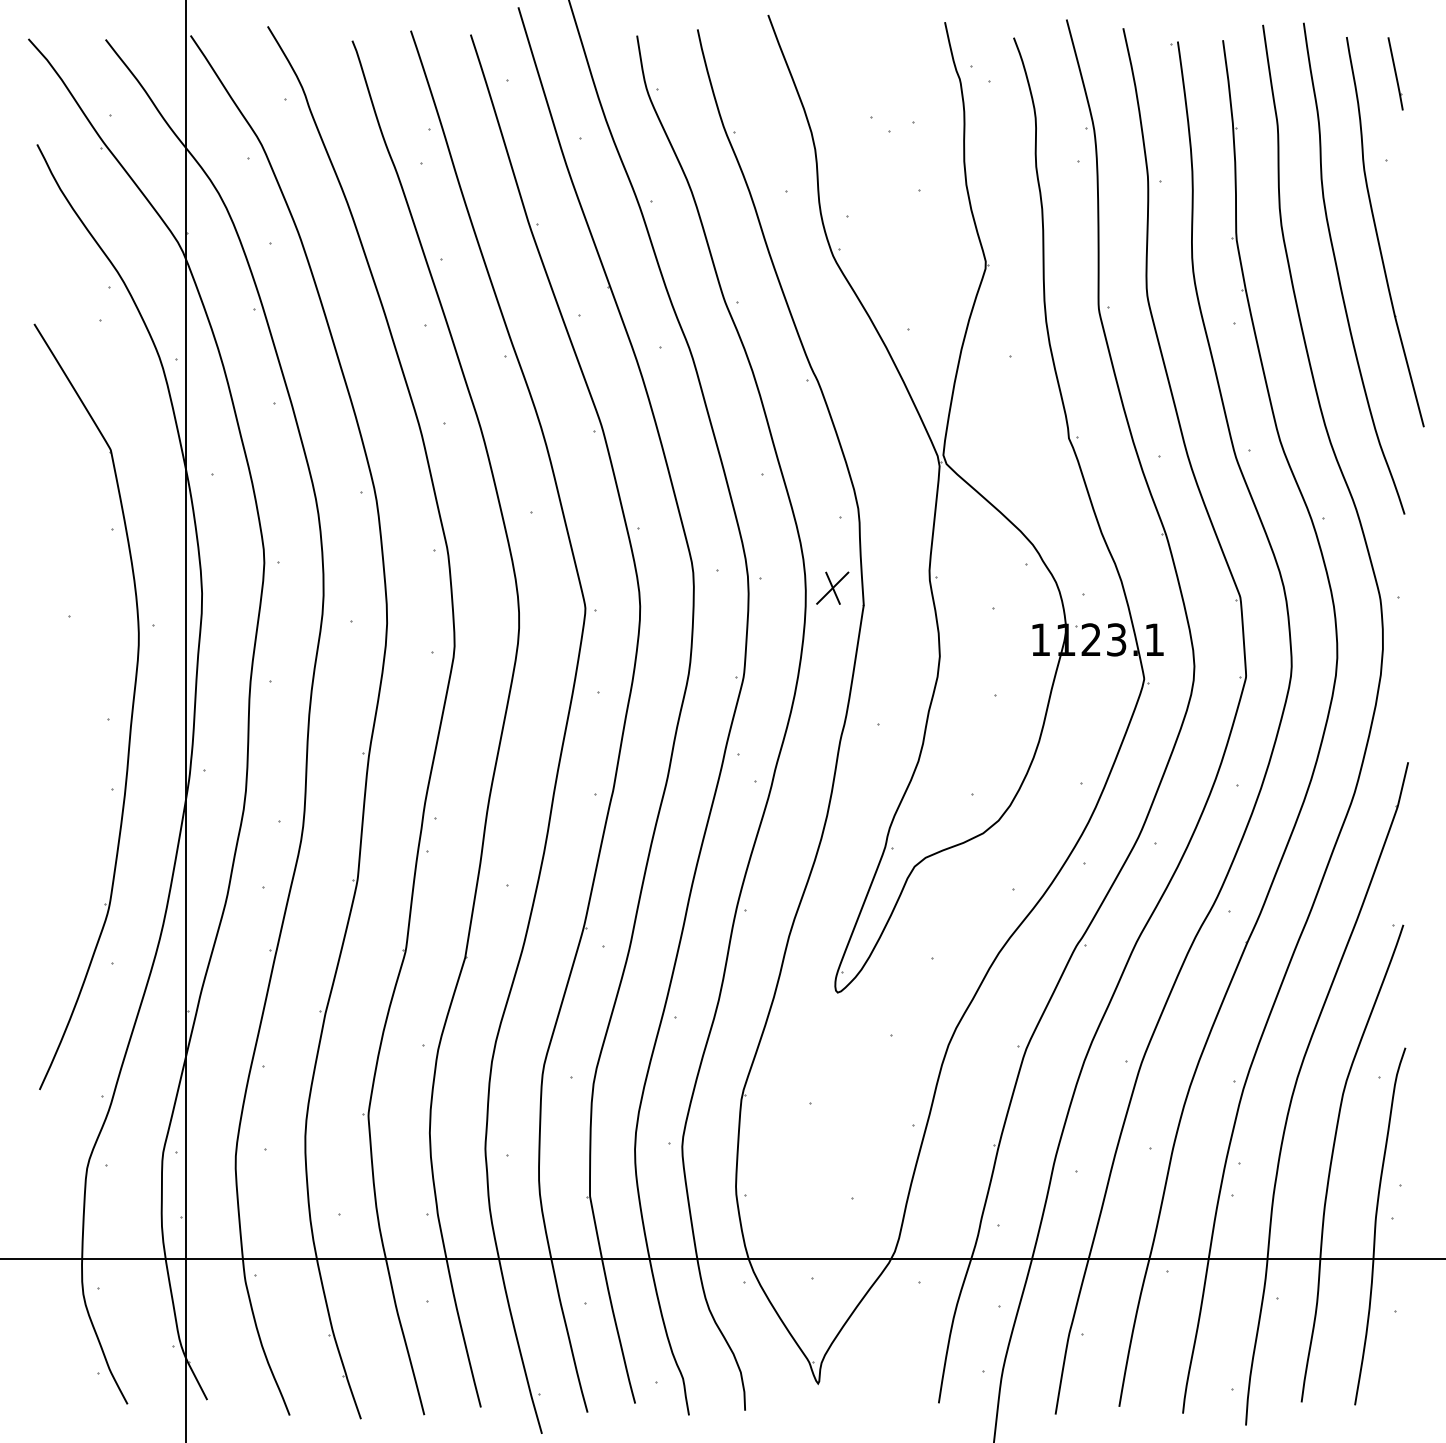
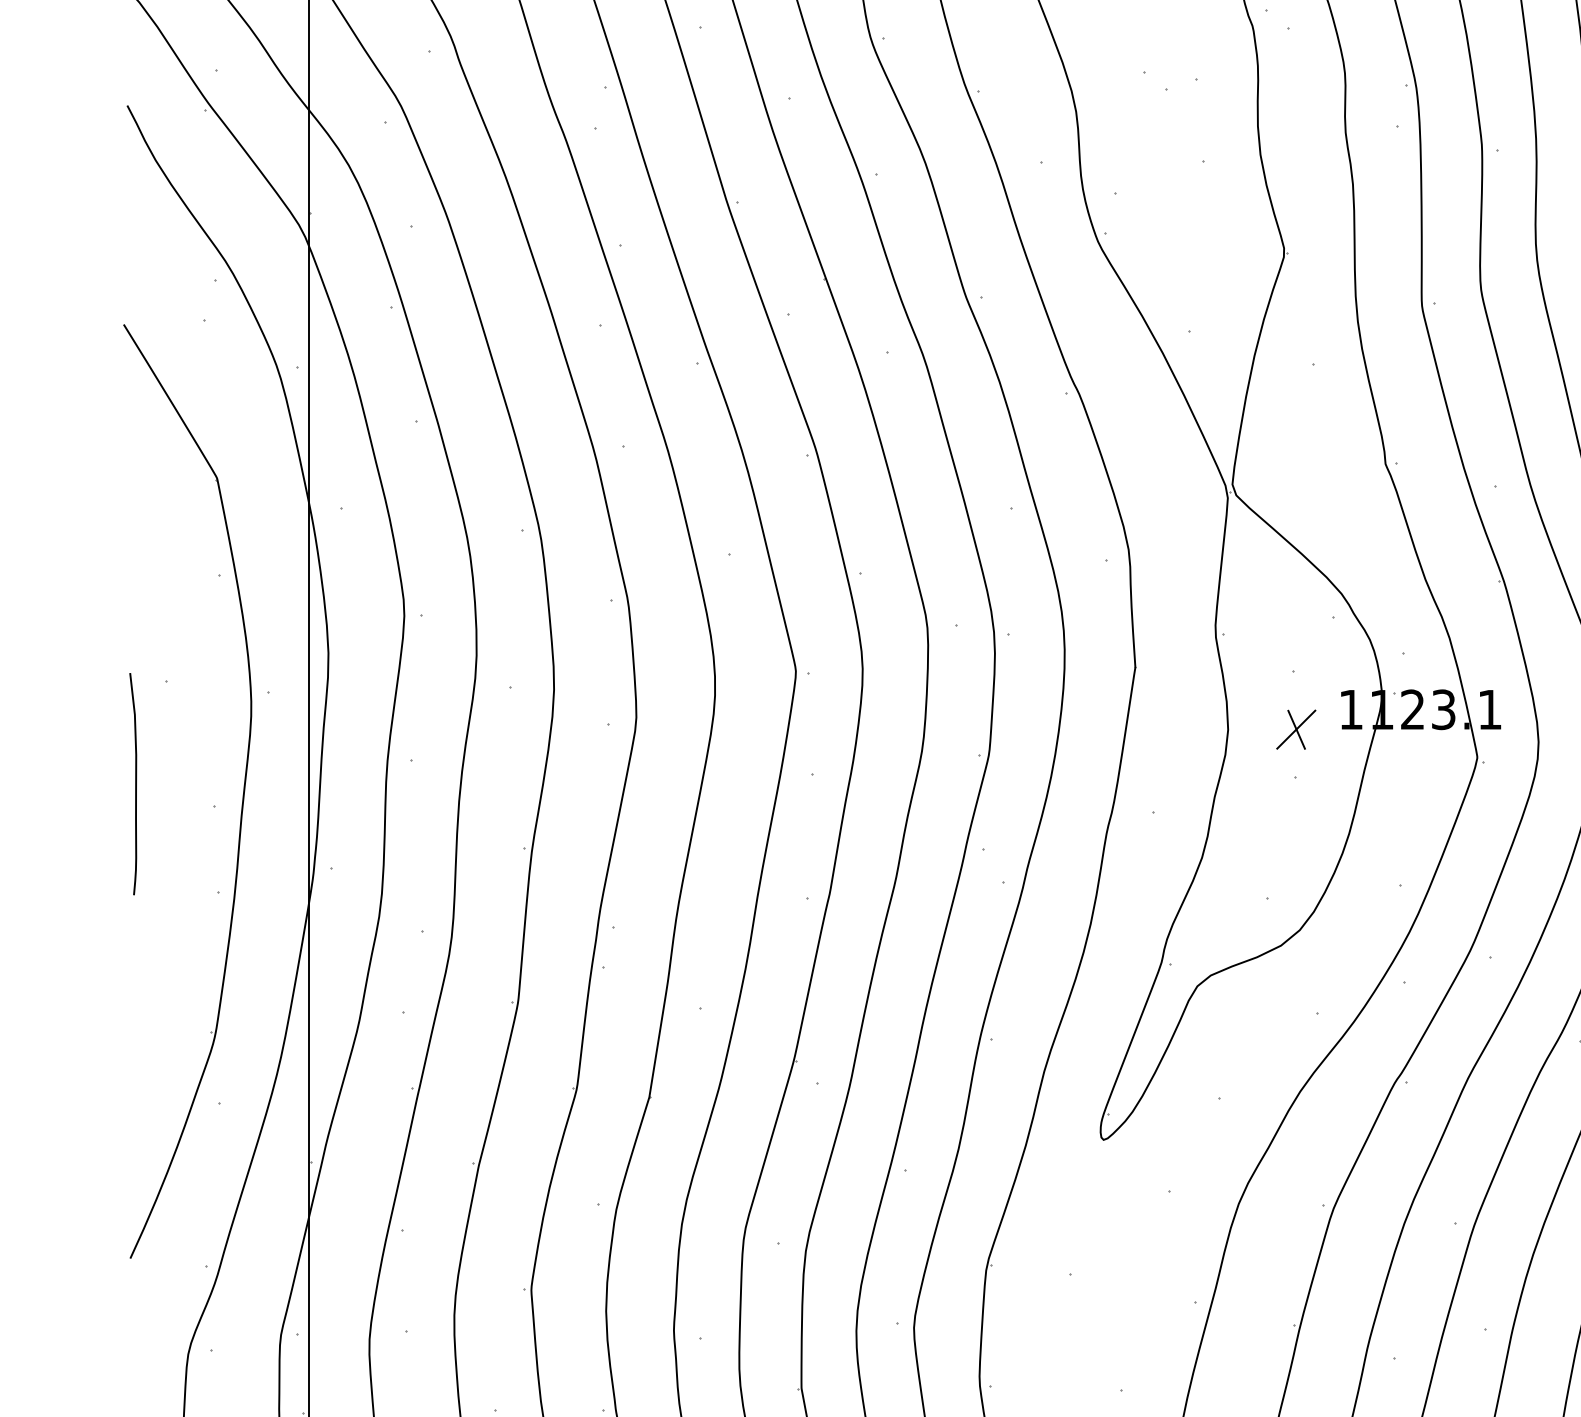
part: (832, 587) -> (1295, 728), moved
curve: (43, 700) -> (135, 783), added

